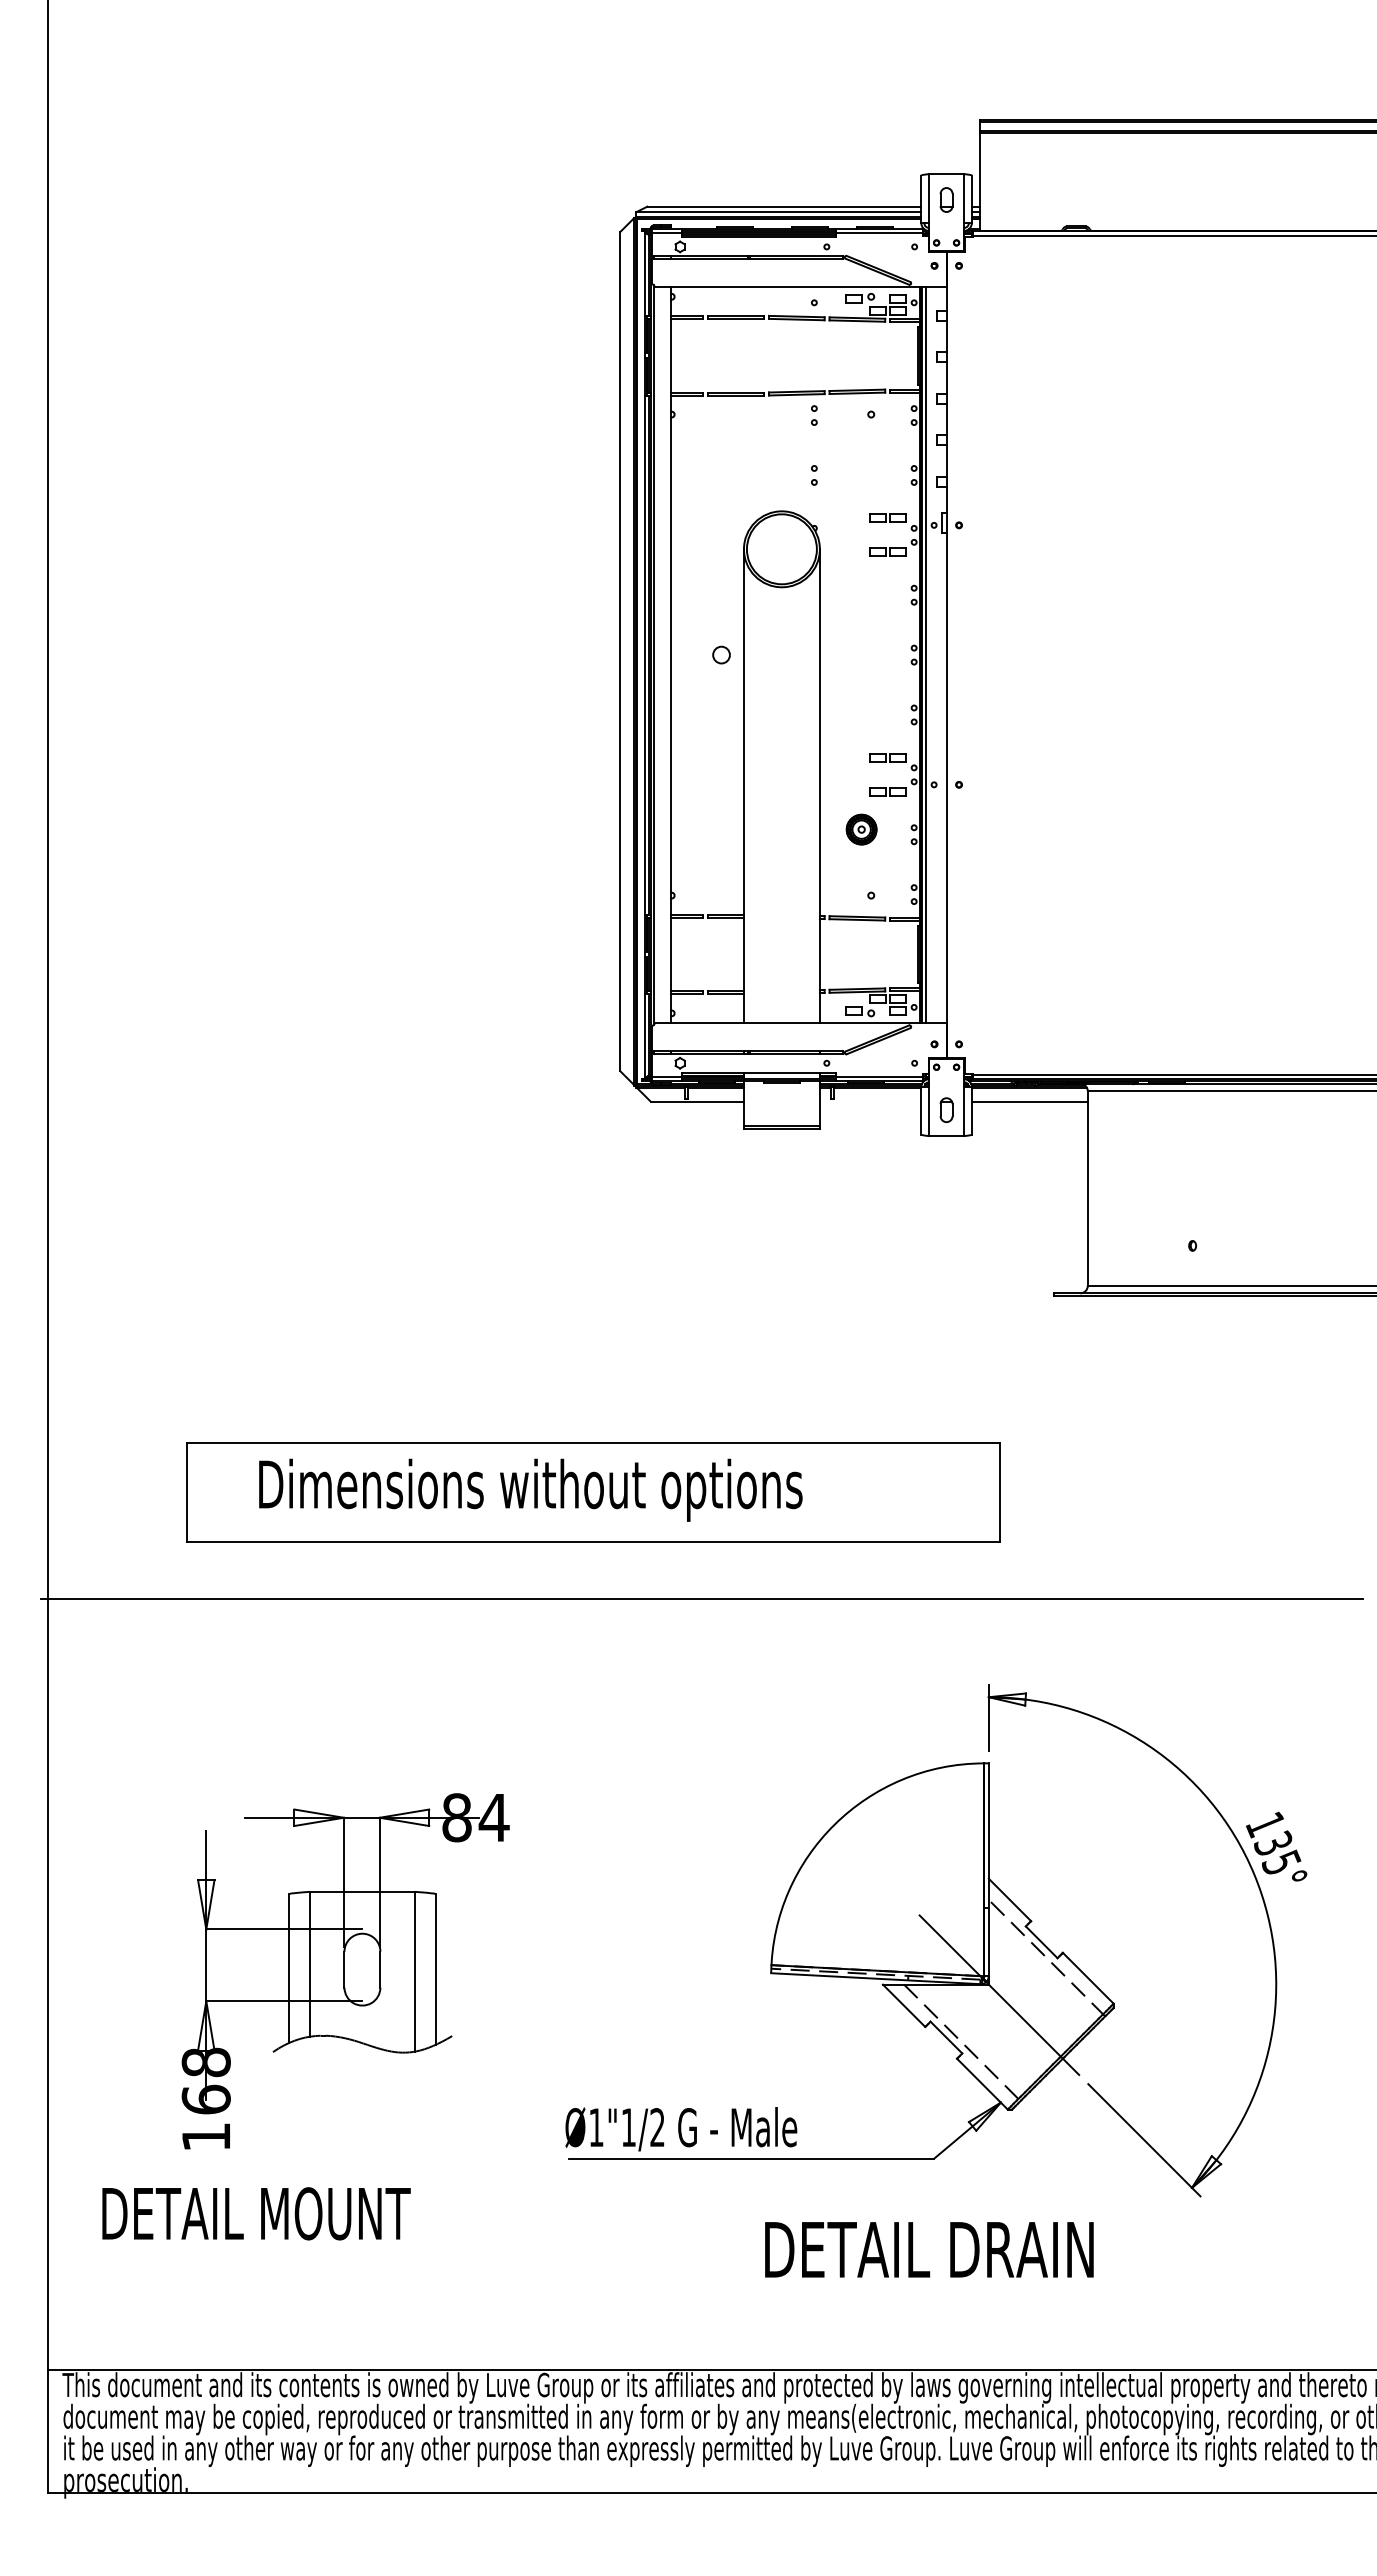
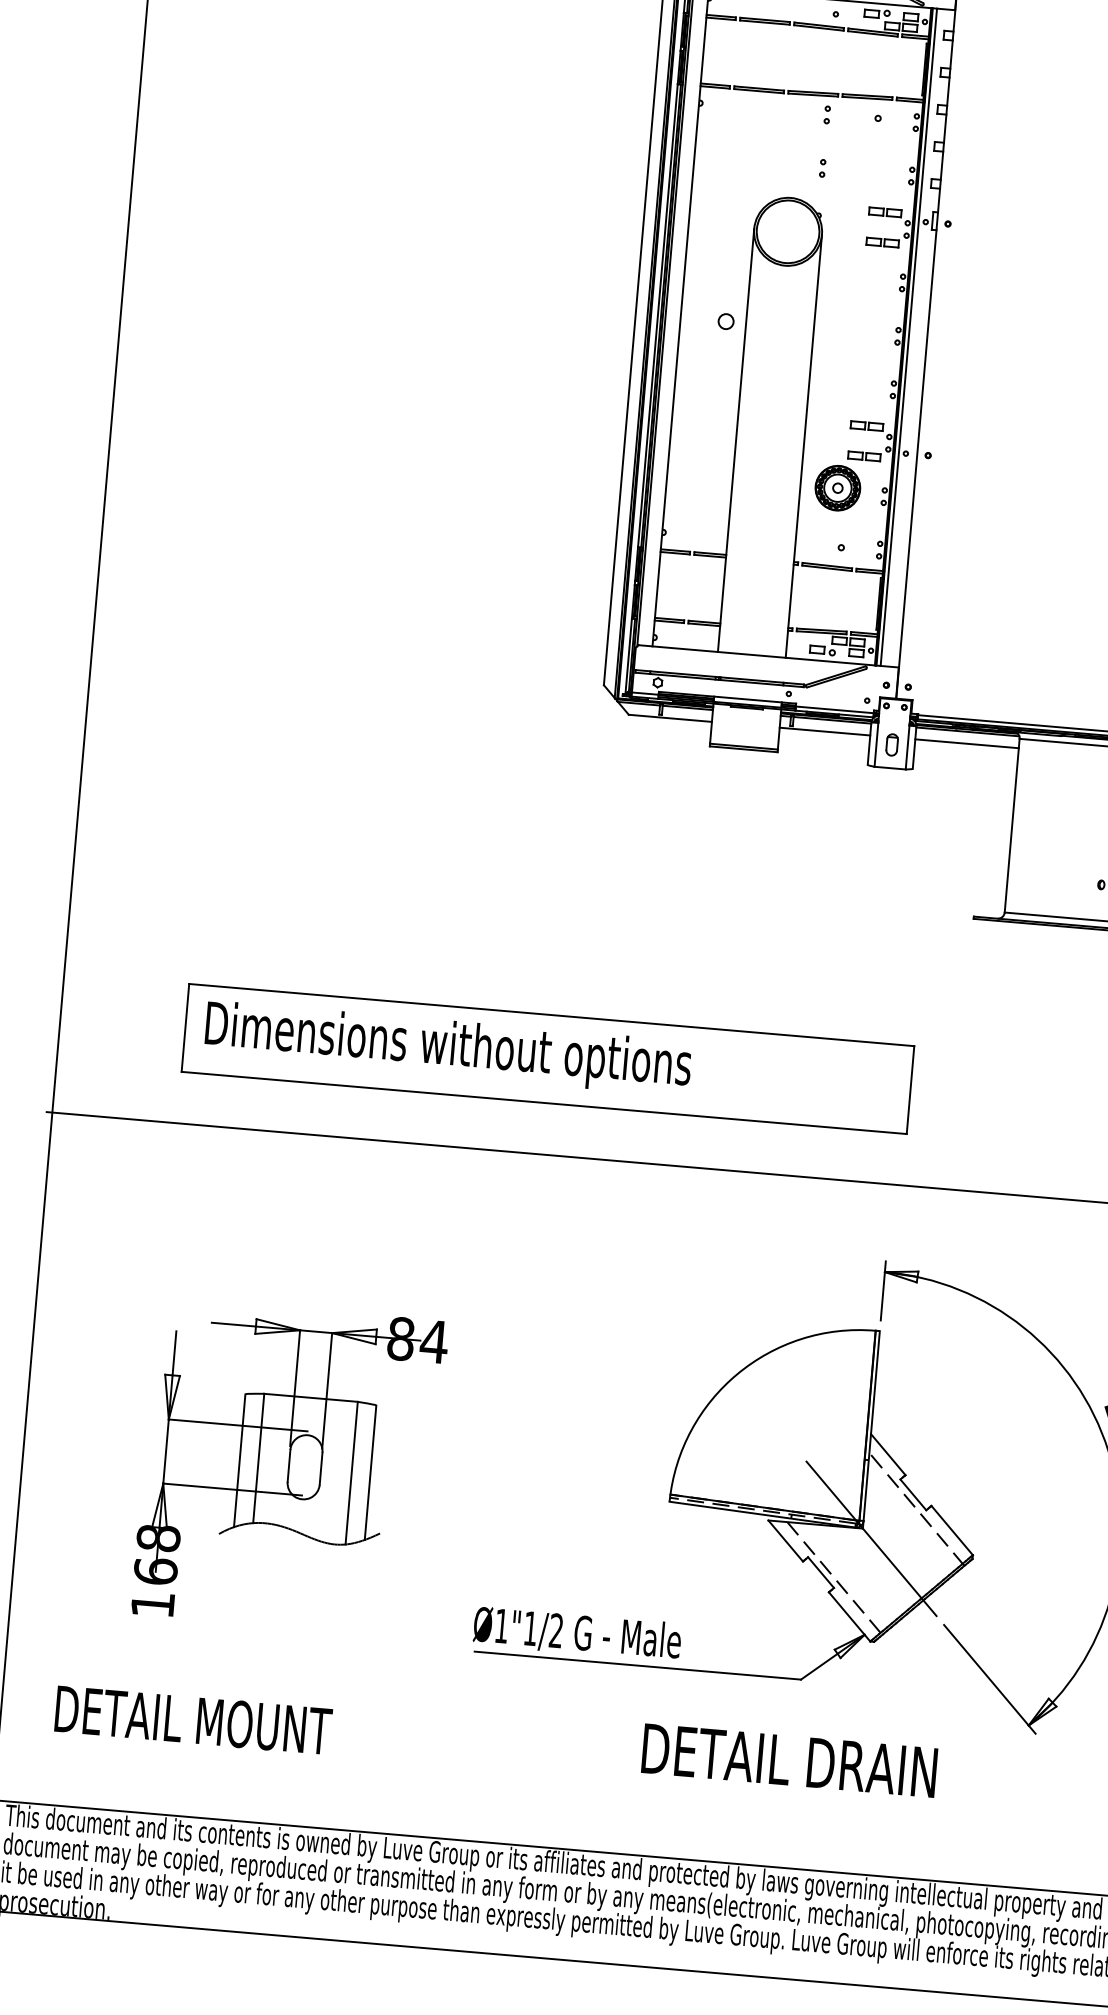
part: (861, 829) -> (837, 487), size x1.67
line: (870, 1101) -> (824, 731), added
text: (530, 1489) -> (448, 1047), moved
text: (256, 2213) -> (193, 1720), moved

